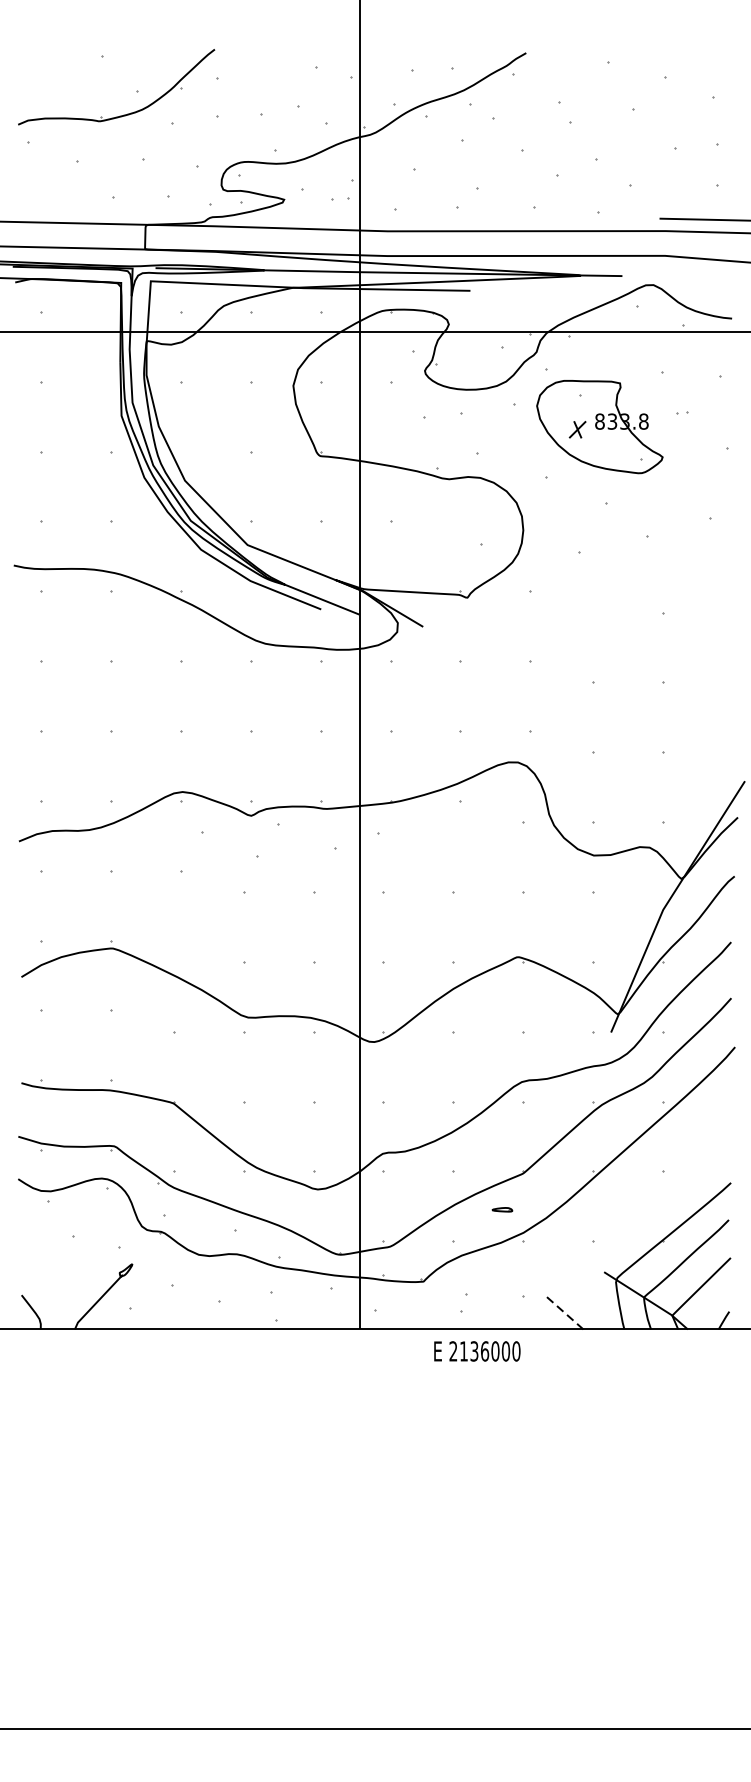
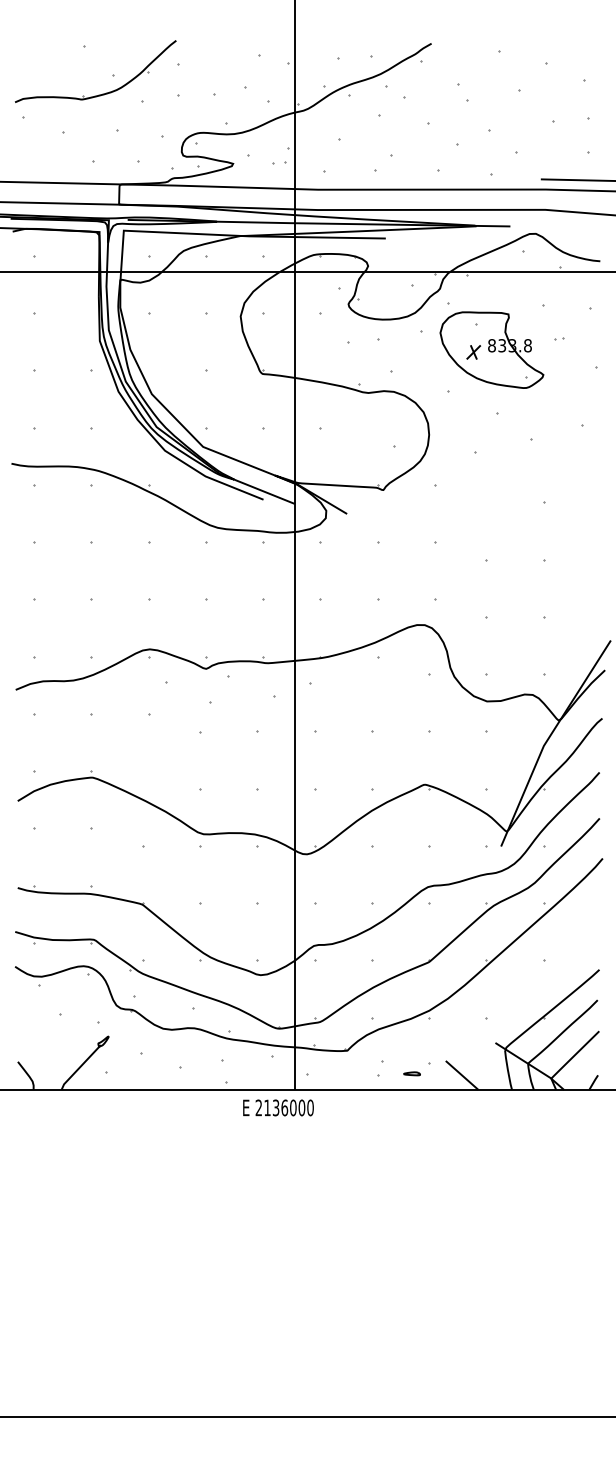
part: (501, 1209) -> (411, 1073), moved
line: (563, 1311) -> (462, 1075), dashed -> solid
text: (477, 1350) -> (278, 1107), moved

